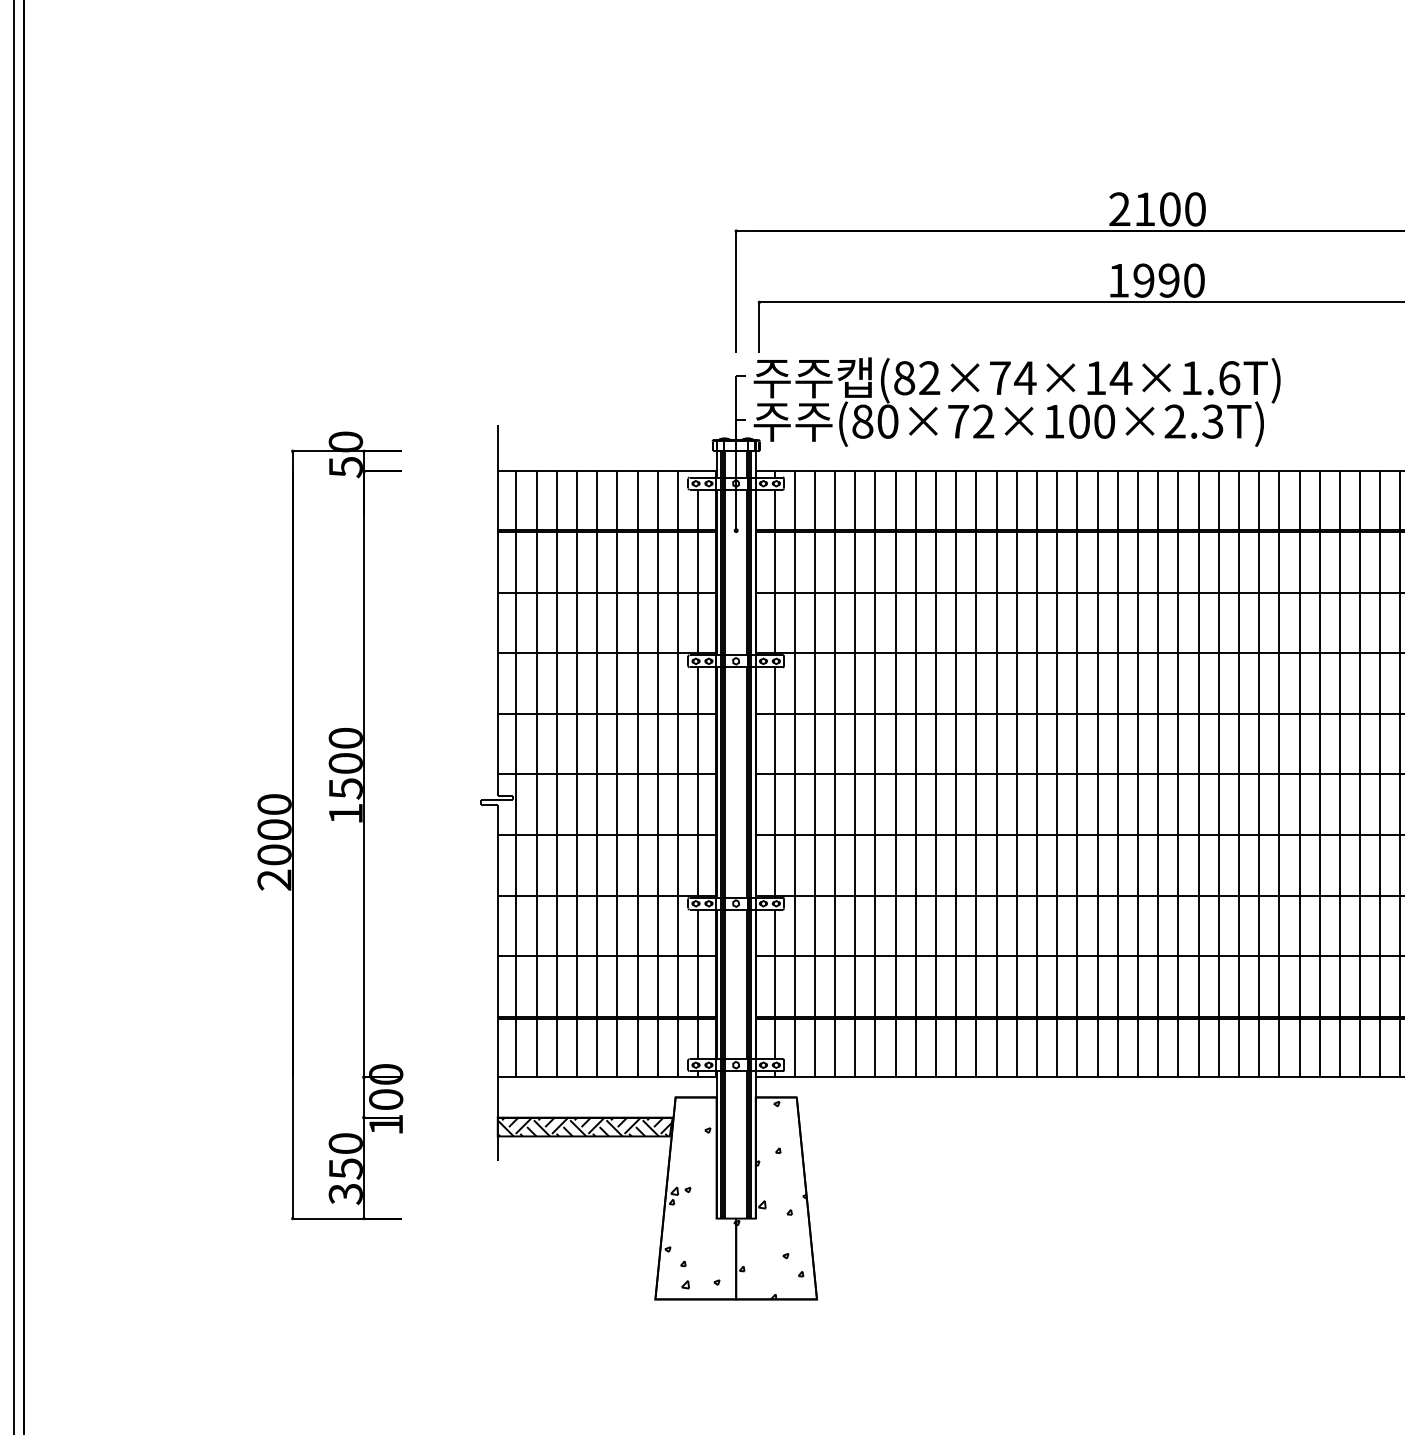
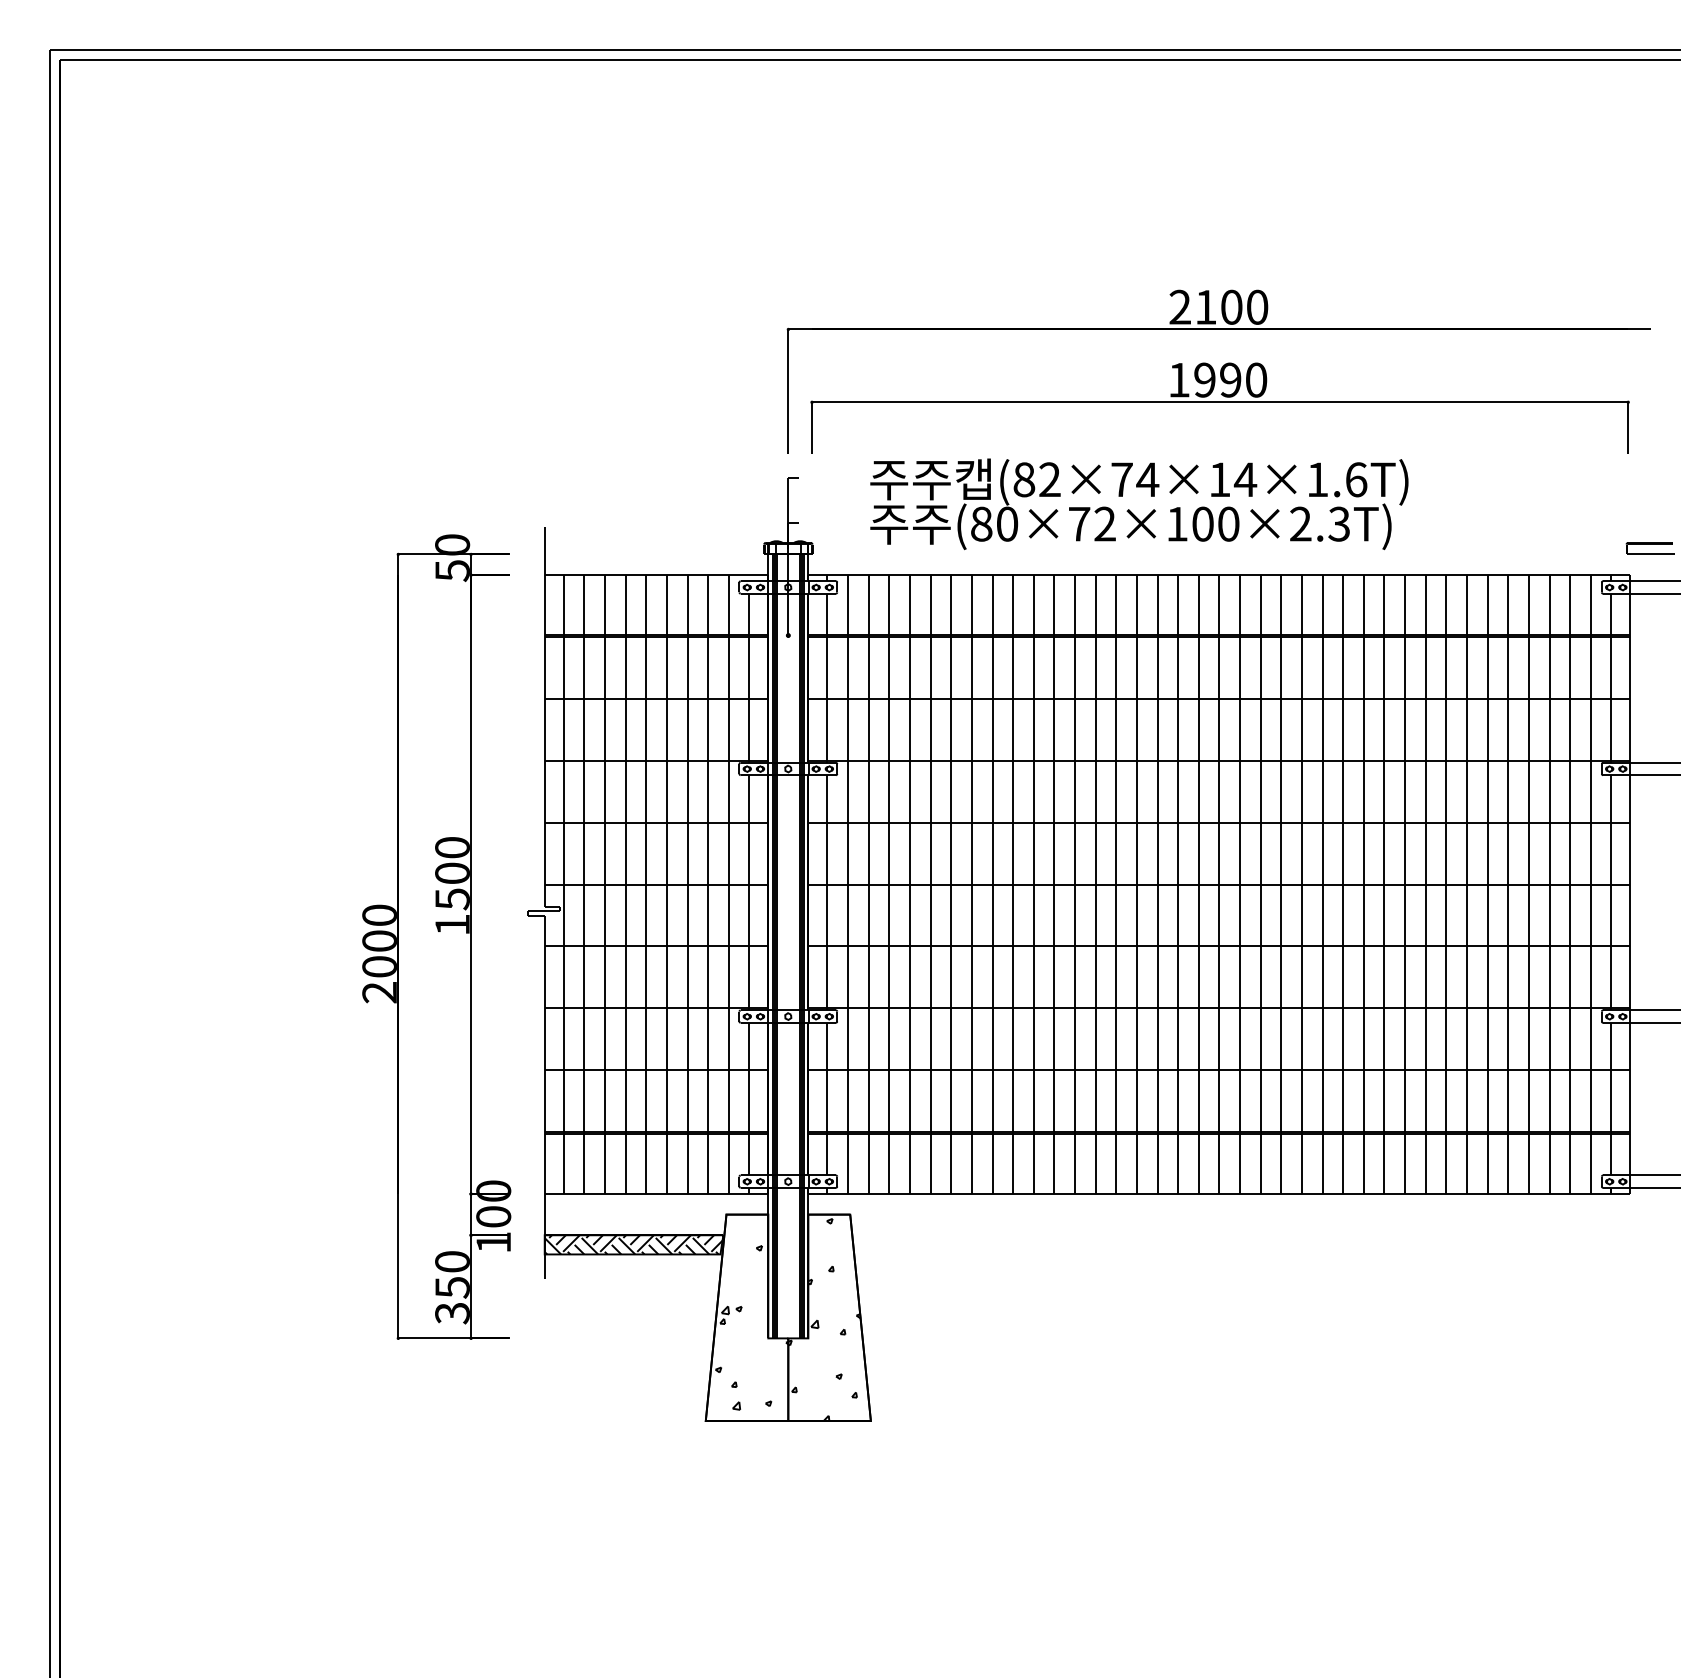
text: (1017, 402) -> (1139, 504), moved
part: (330, 825) -> (436, 936), moved

